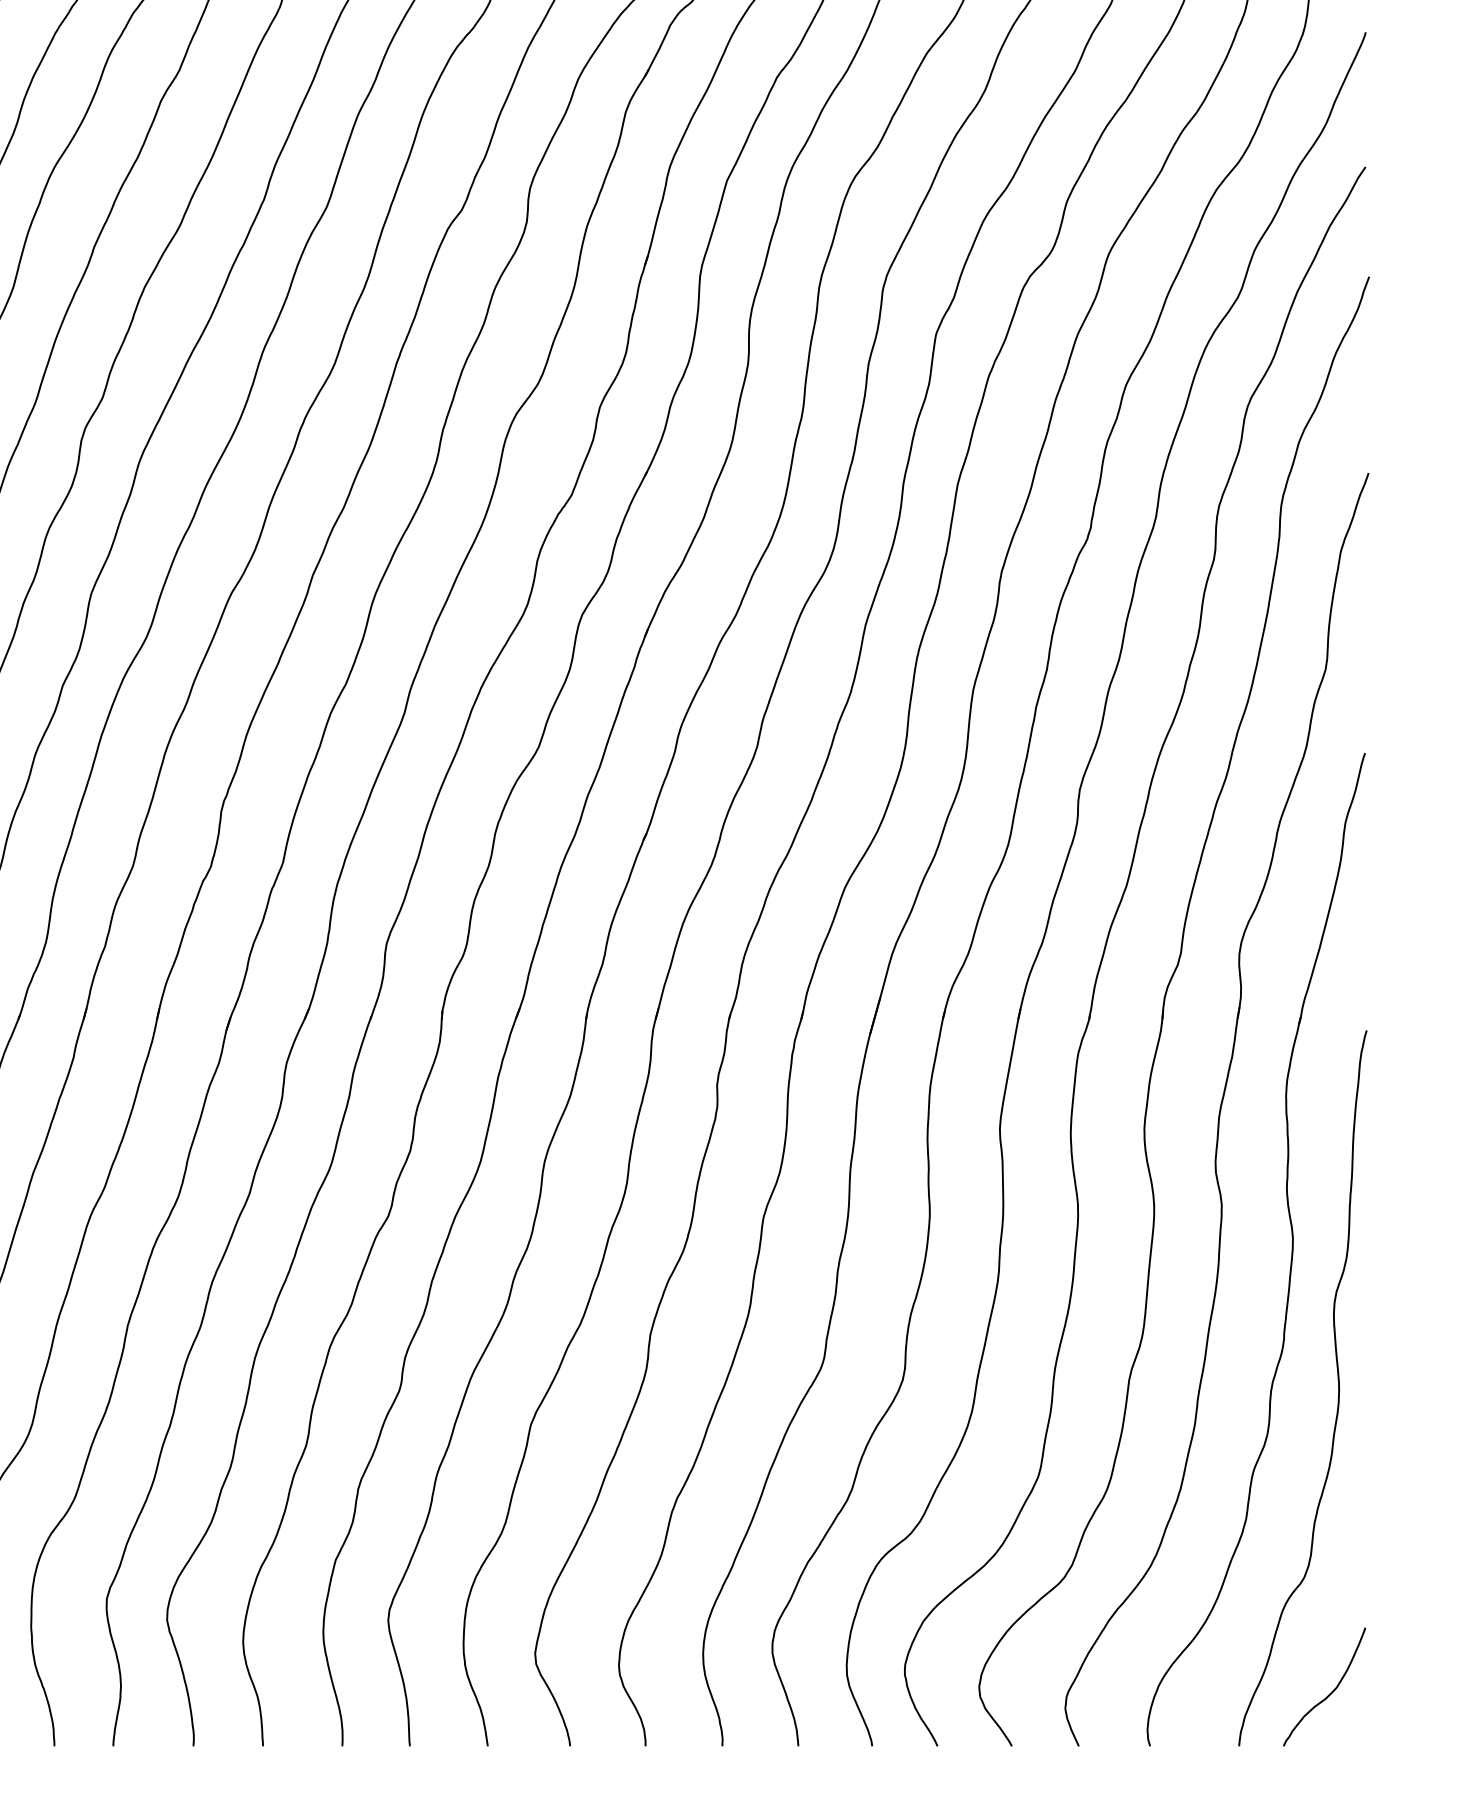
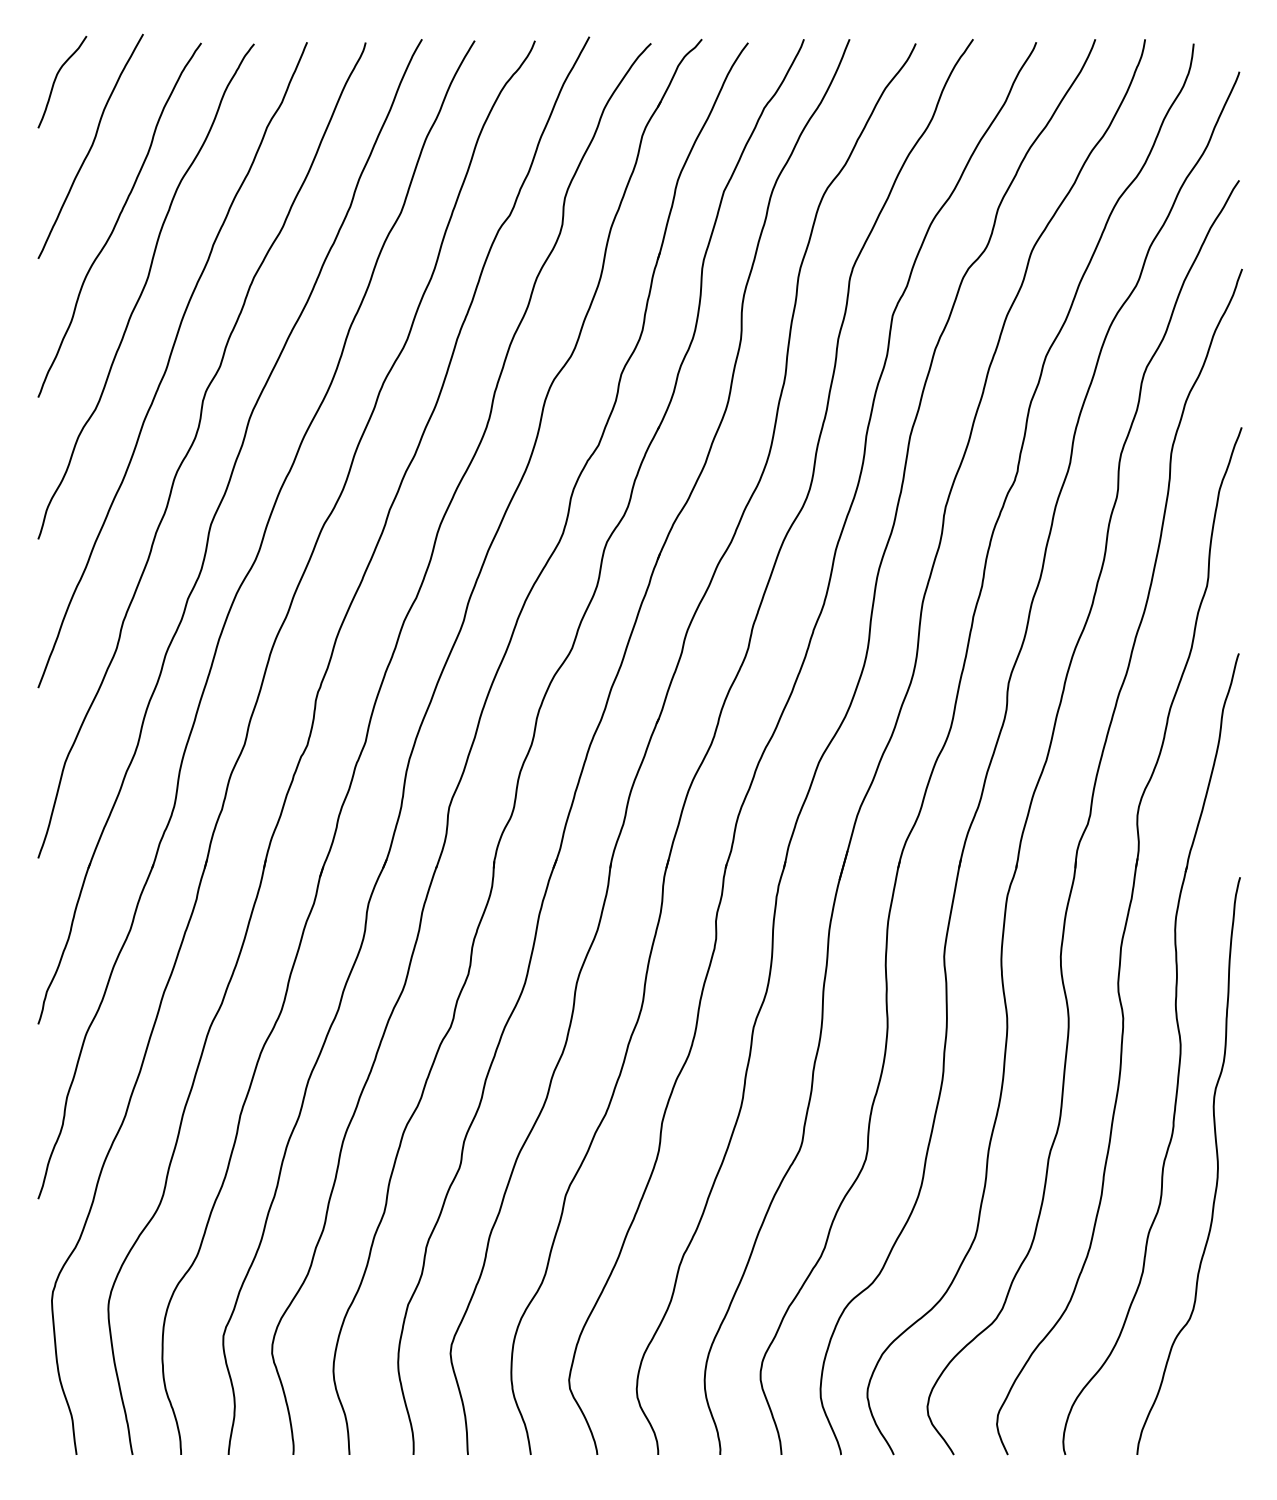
curve: (1328, 1693) -> (1209, 1412), removed

